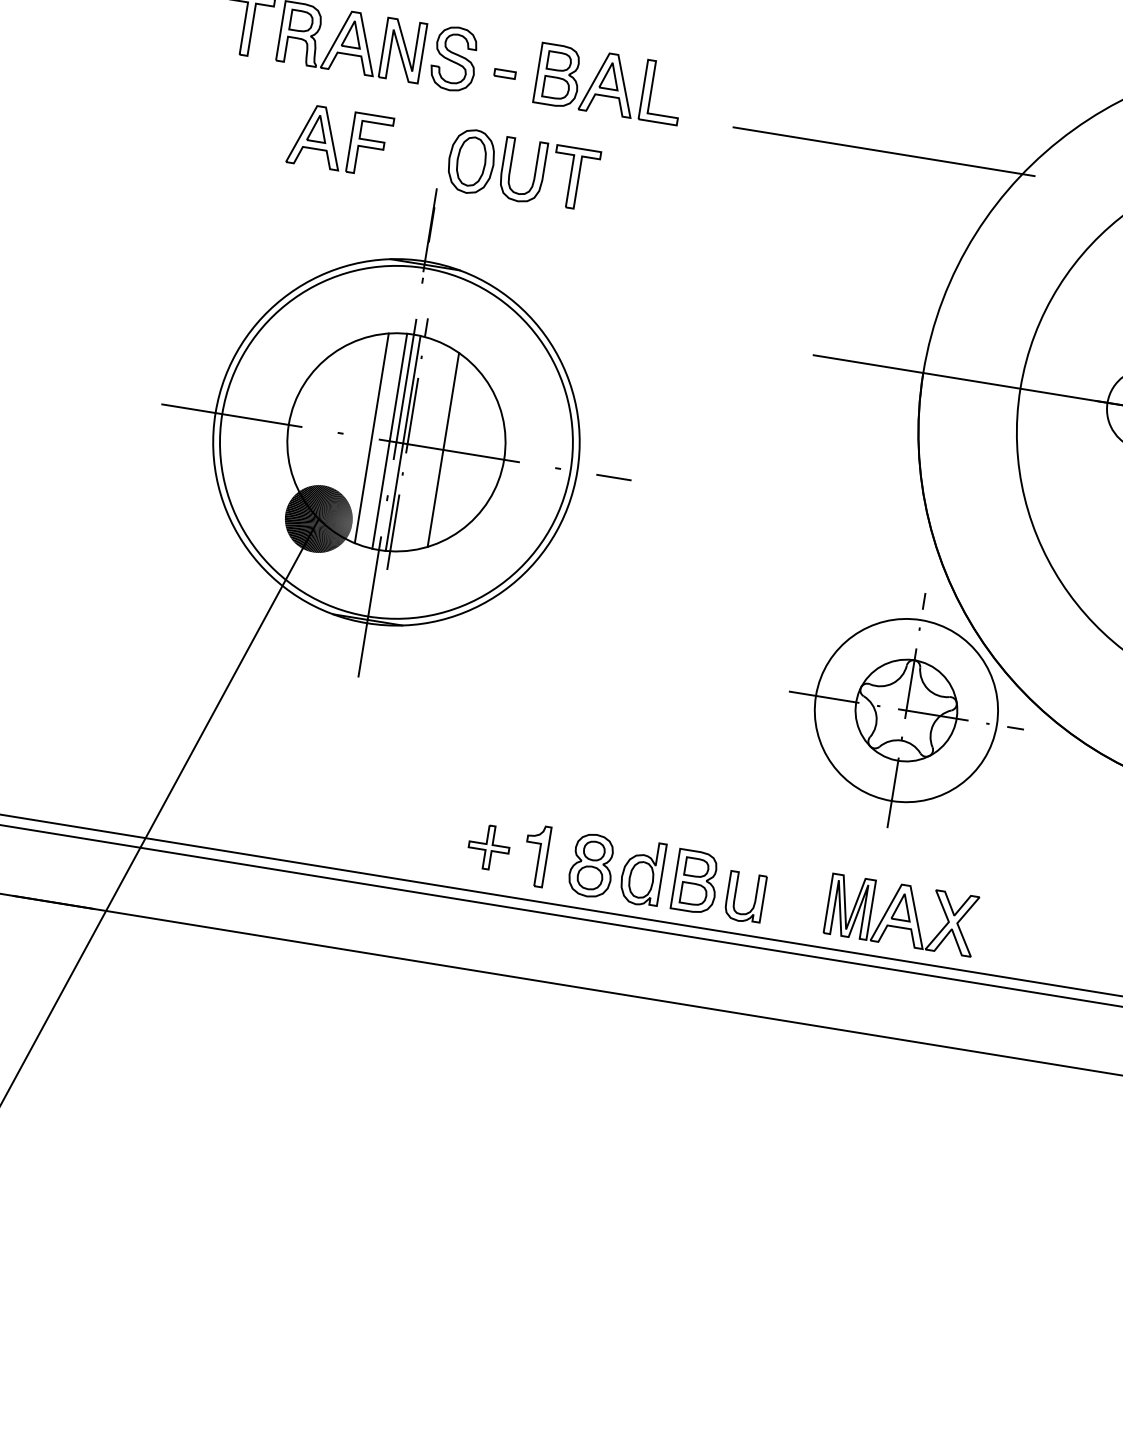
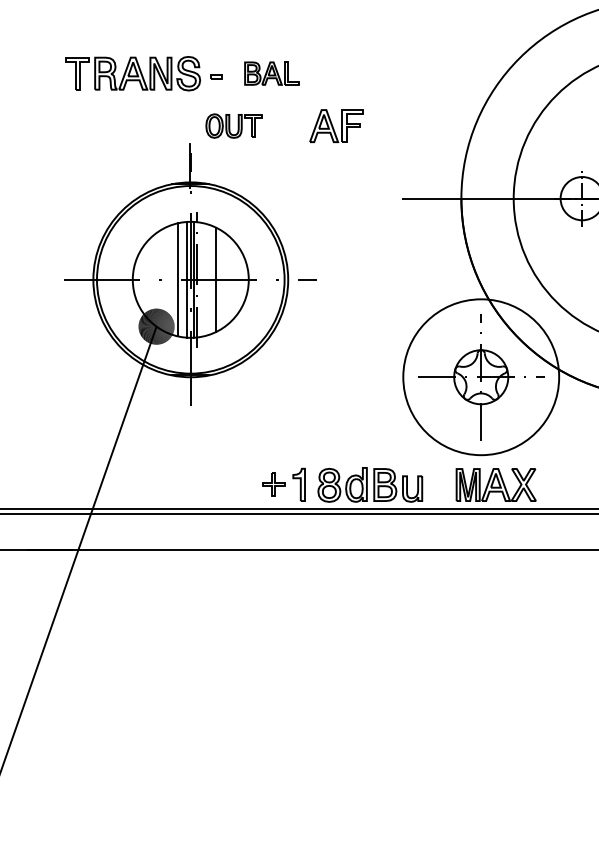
part: (608, 83) -> (271, 73), size x0.7
part: (340, 139) -> (336, 125), moved
line: (883, 150) -> (421, 85), removed
part: (522, 168) -> (233, 125), size x0.7
circle: (905, 708) -> (480, 376), size x1.6

